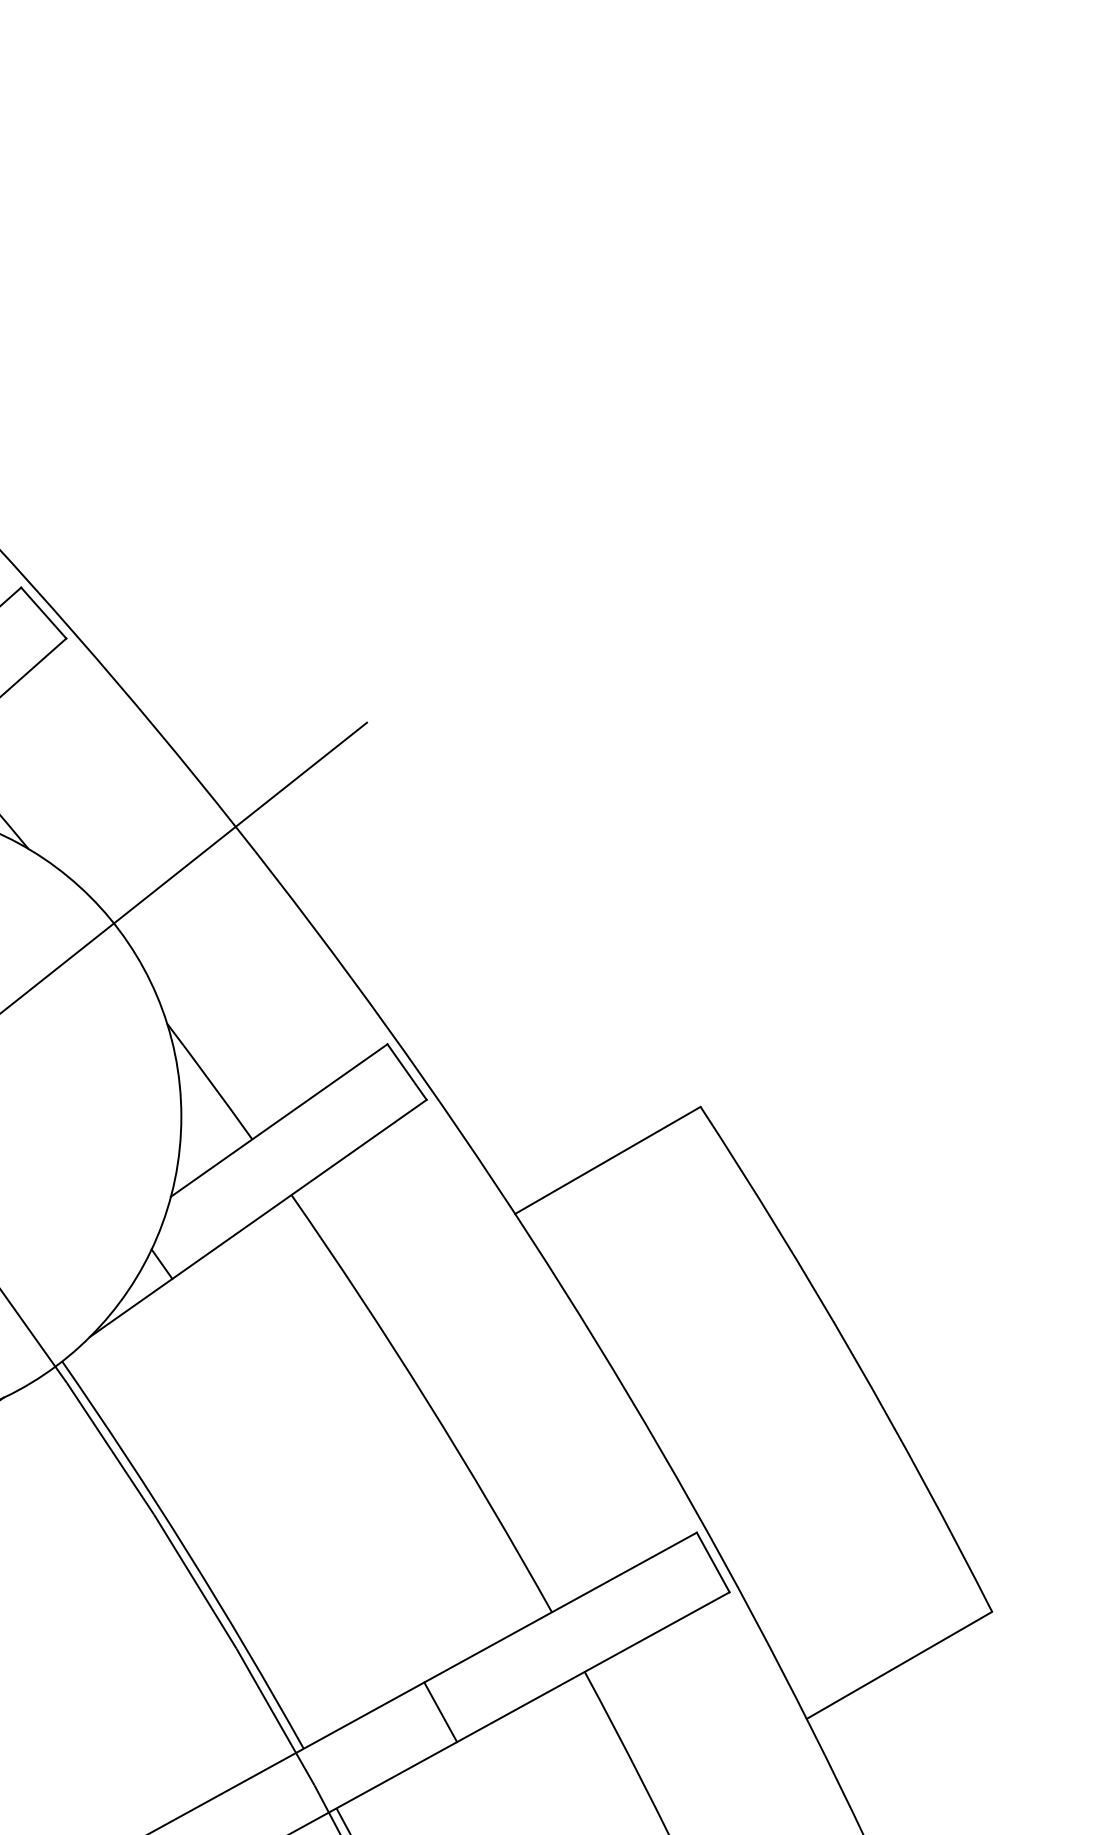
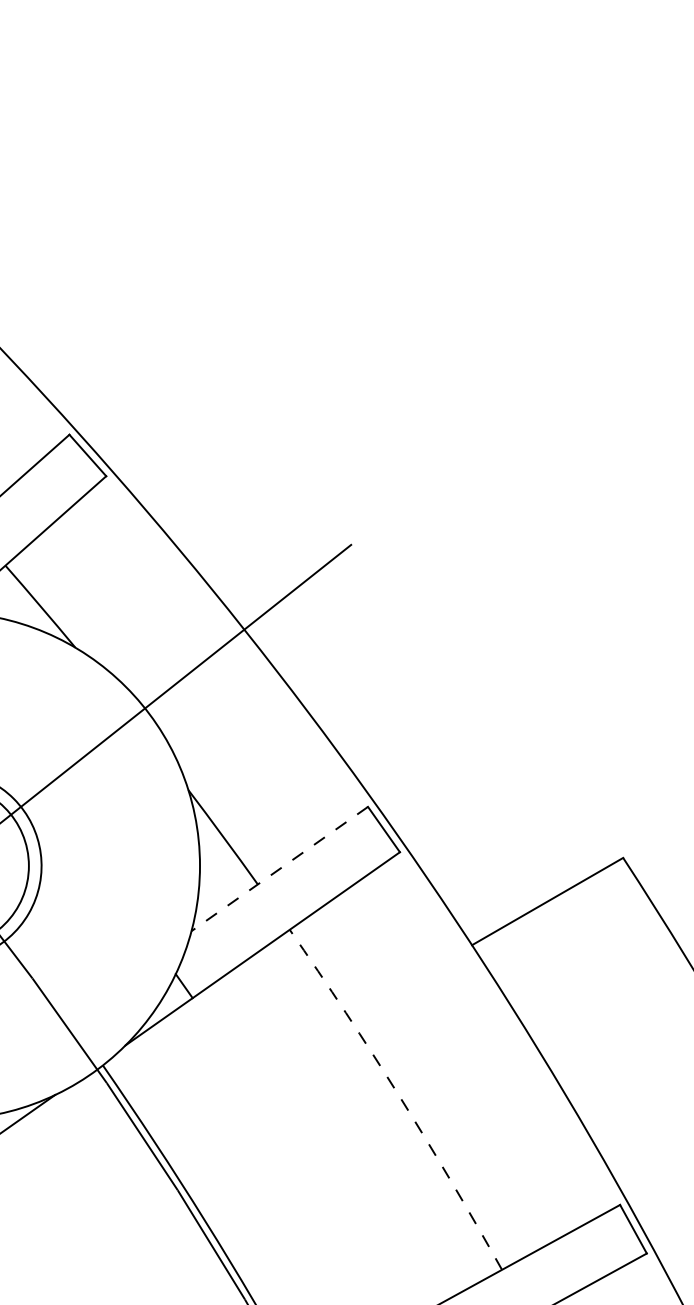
line: (278, 1120) -> (279, 869), solid -> dashed
arc: (426, 1400) -> (399, 1097), solid -> dashed

